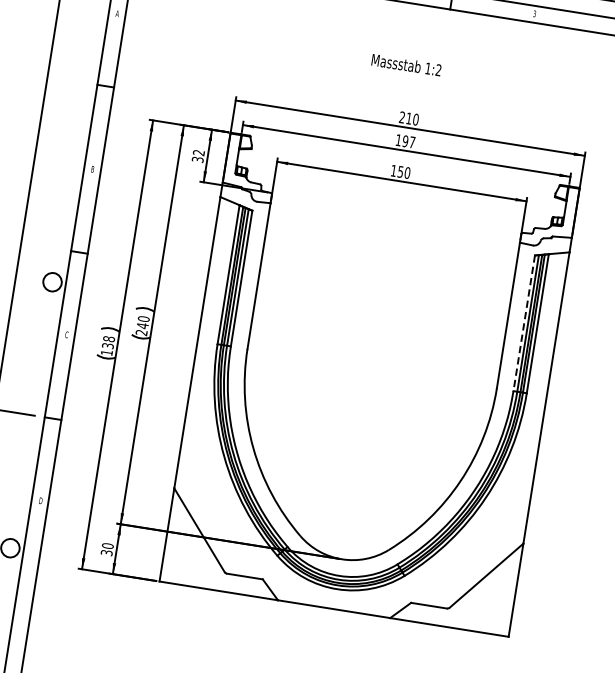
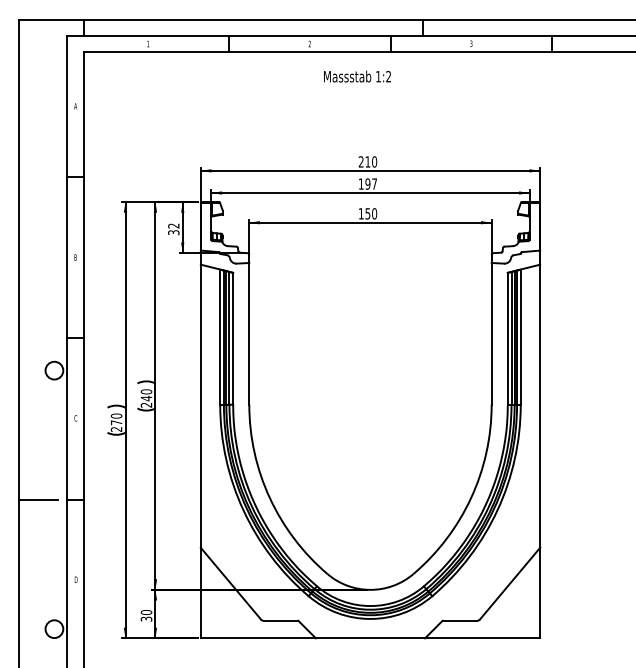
text: (406, 64) -> (357, 76), moved
line: (523, 322) -> (507, 338), dashed -> solid
text: (107, 345) -> (116, 422), 138 -> 270

